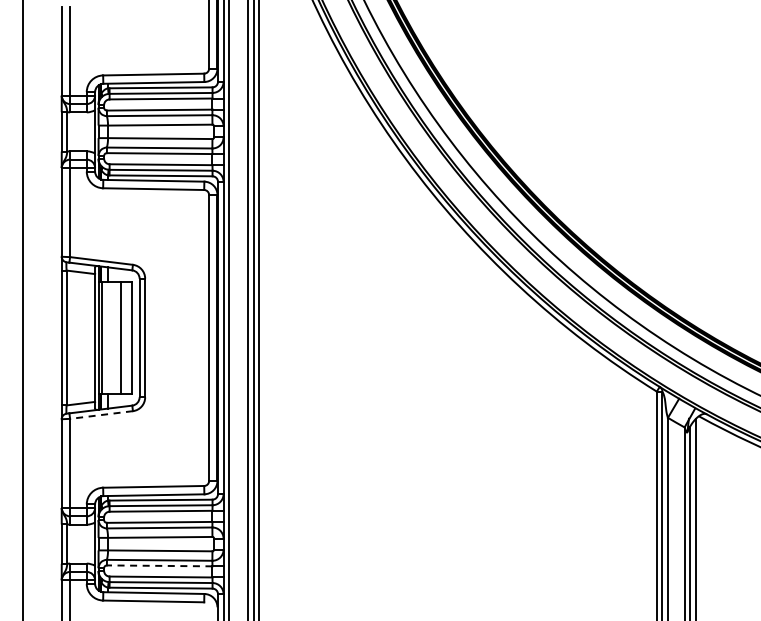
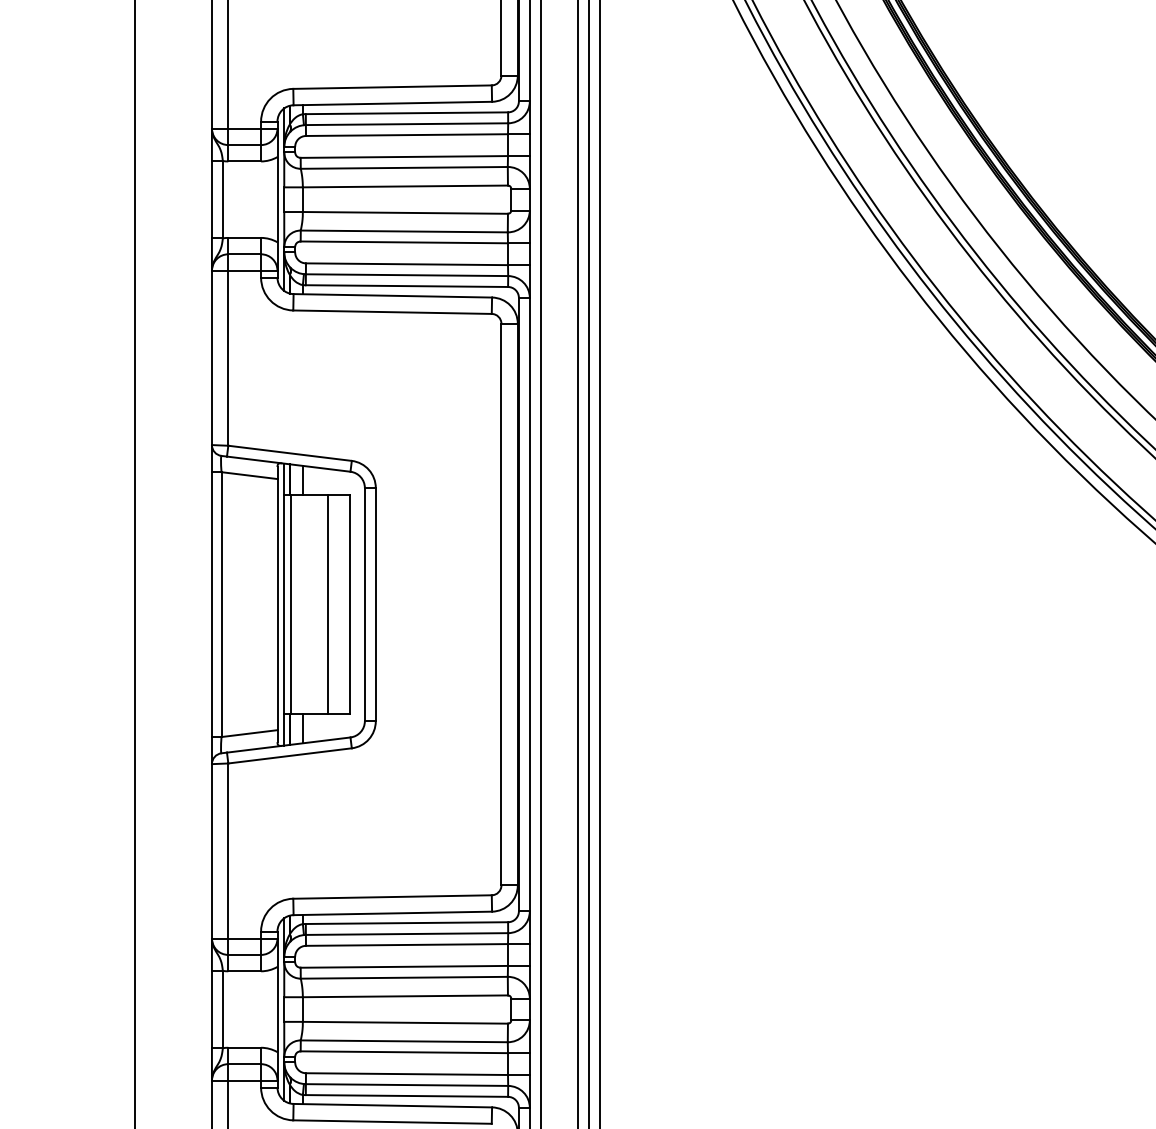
line: (101, 415) -> (290, 756), dashed -> solid
line: (159, 565) -> (403, 1051), dashed -> solid

